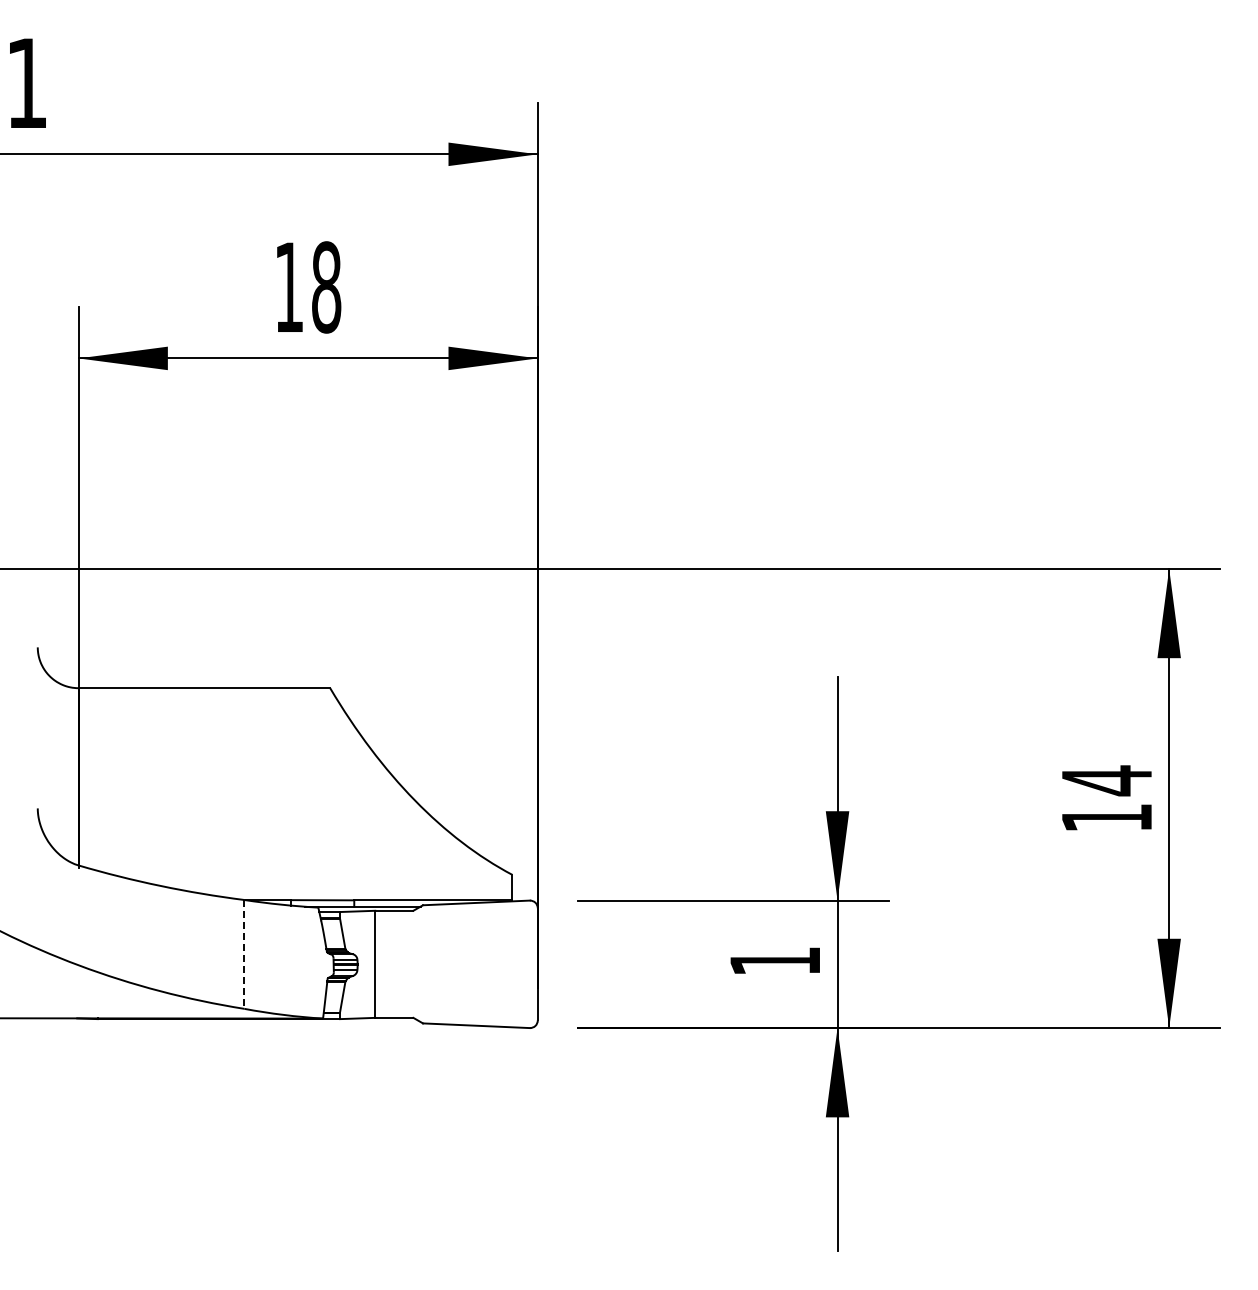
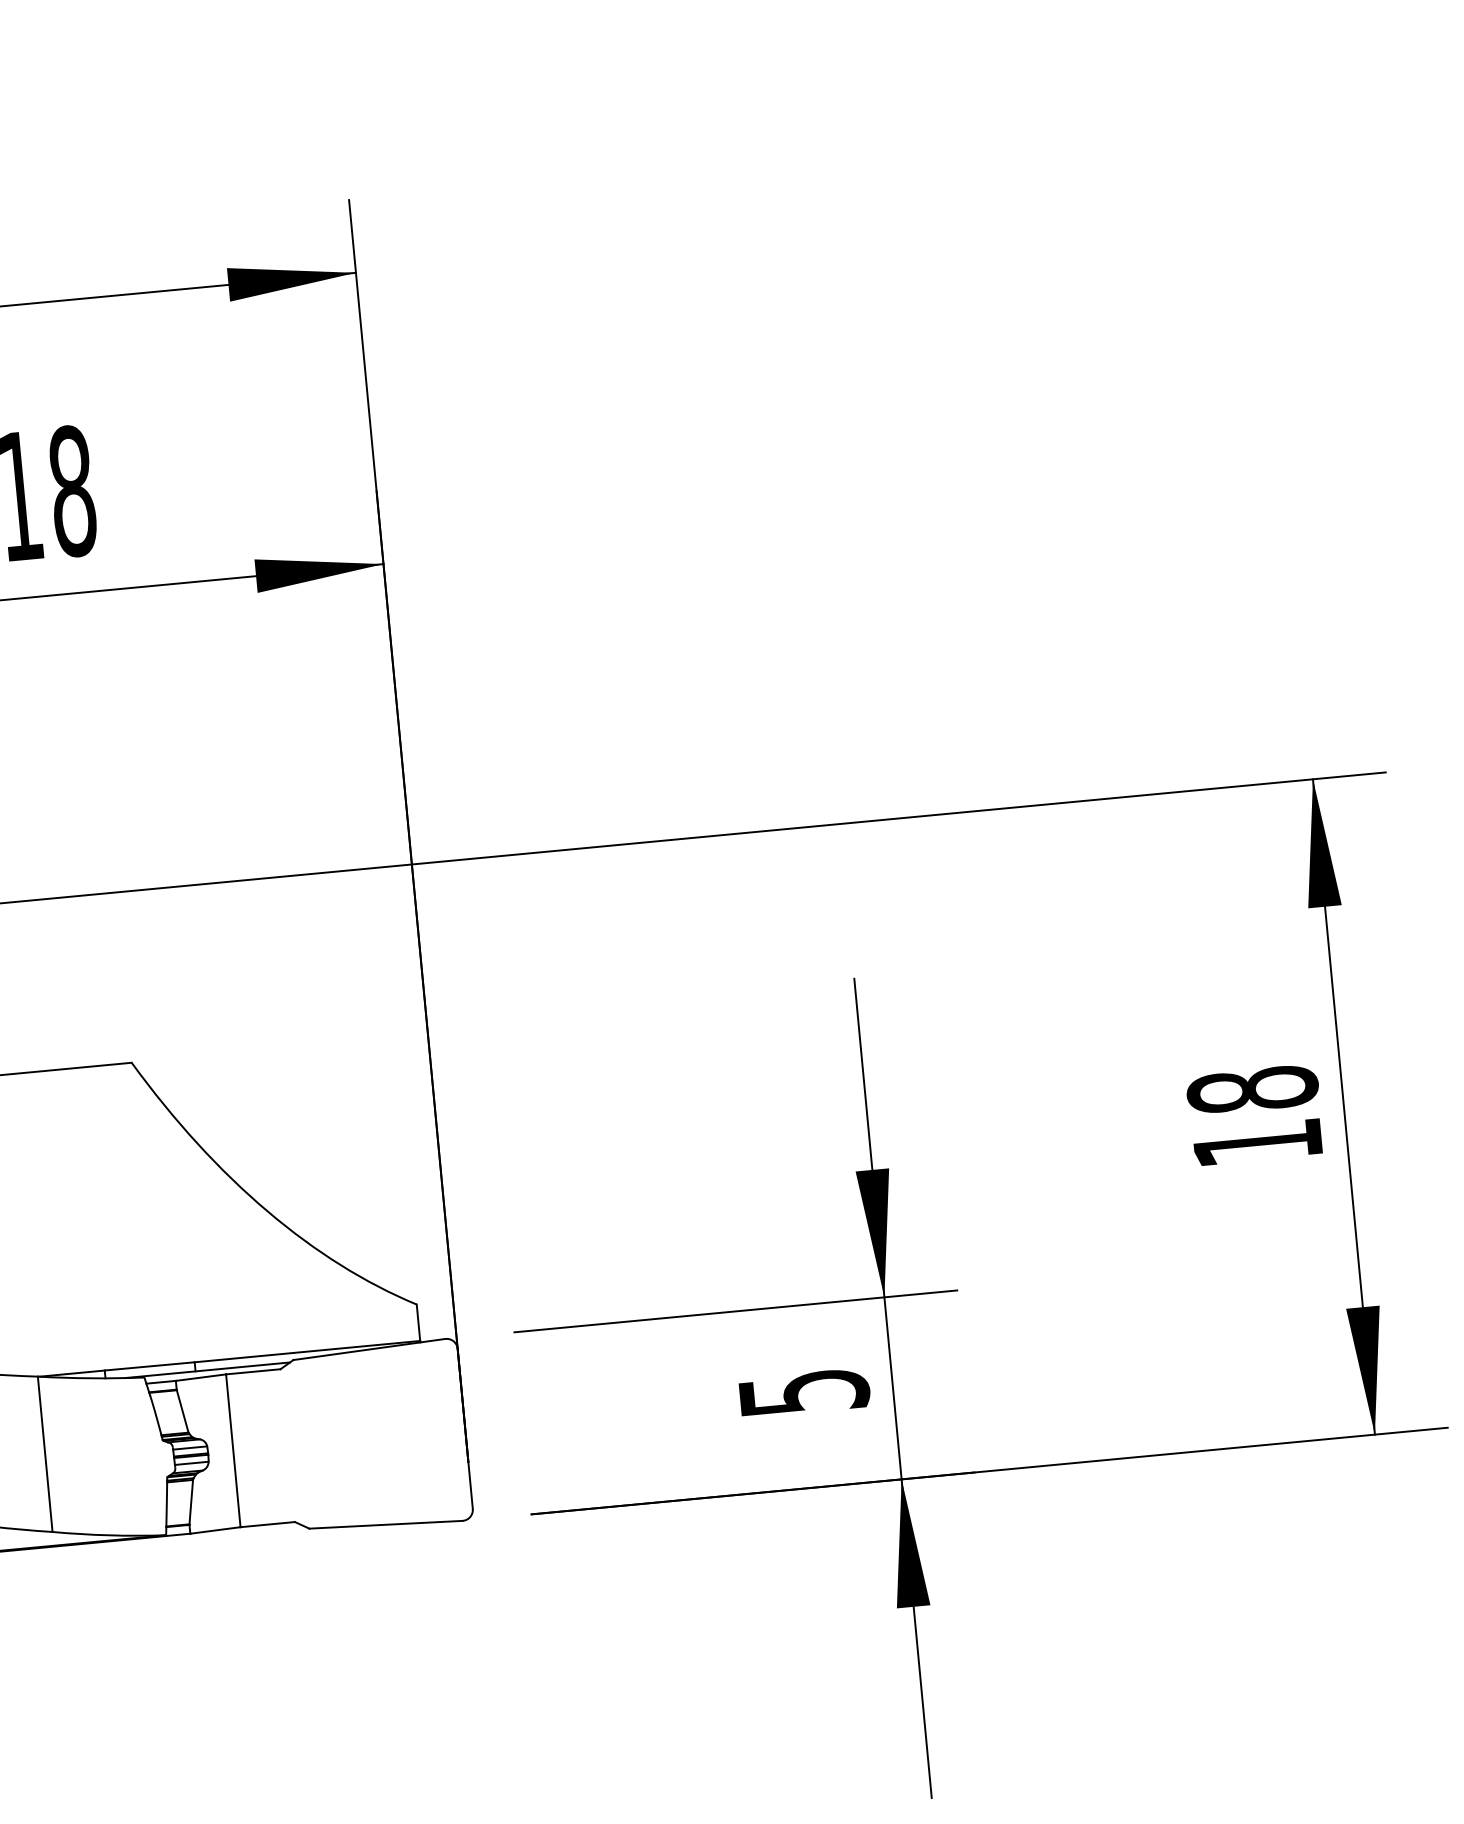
text: (1106, 780) -> (1252, 1089), 14 -> 18
line: (244, 954) -> (45, 1454), dashed -> solid
text: (775, 961) -> (804, 1392), 1 -> 5

